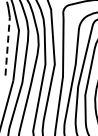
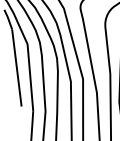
line: (7, 46) -> (16, 68), dashed -> solid

